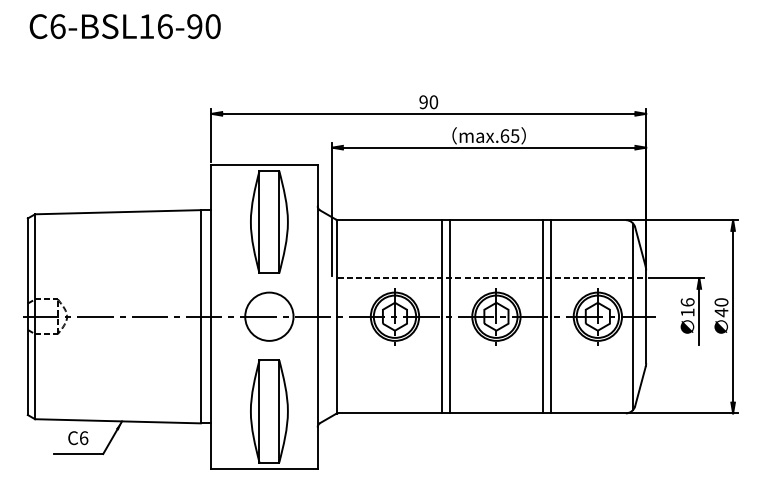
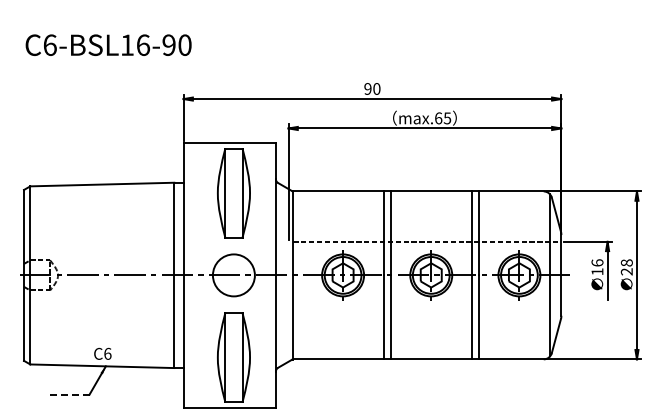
text: (125, 25) -> (108, 44), moved
text: (721, 307) -> (626, 267), 40 -> 28
text: (77, 437) -> (102, 353), moved
line: (79, 453) -> (68, 394), solid -> dashed

